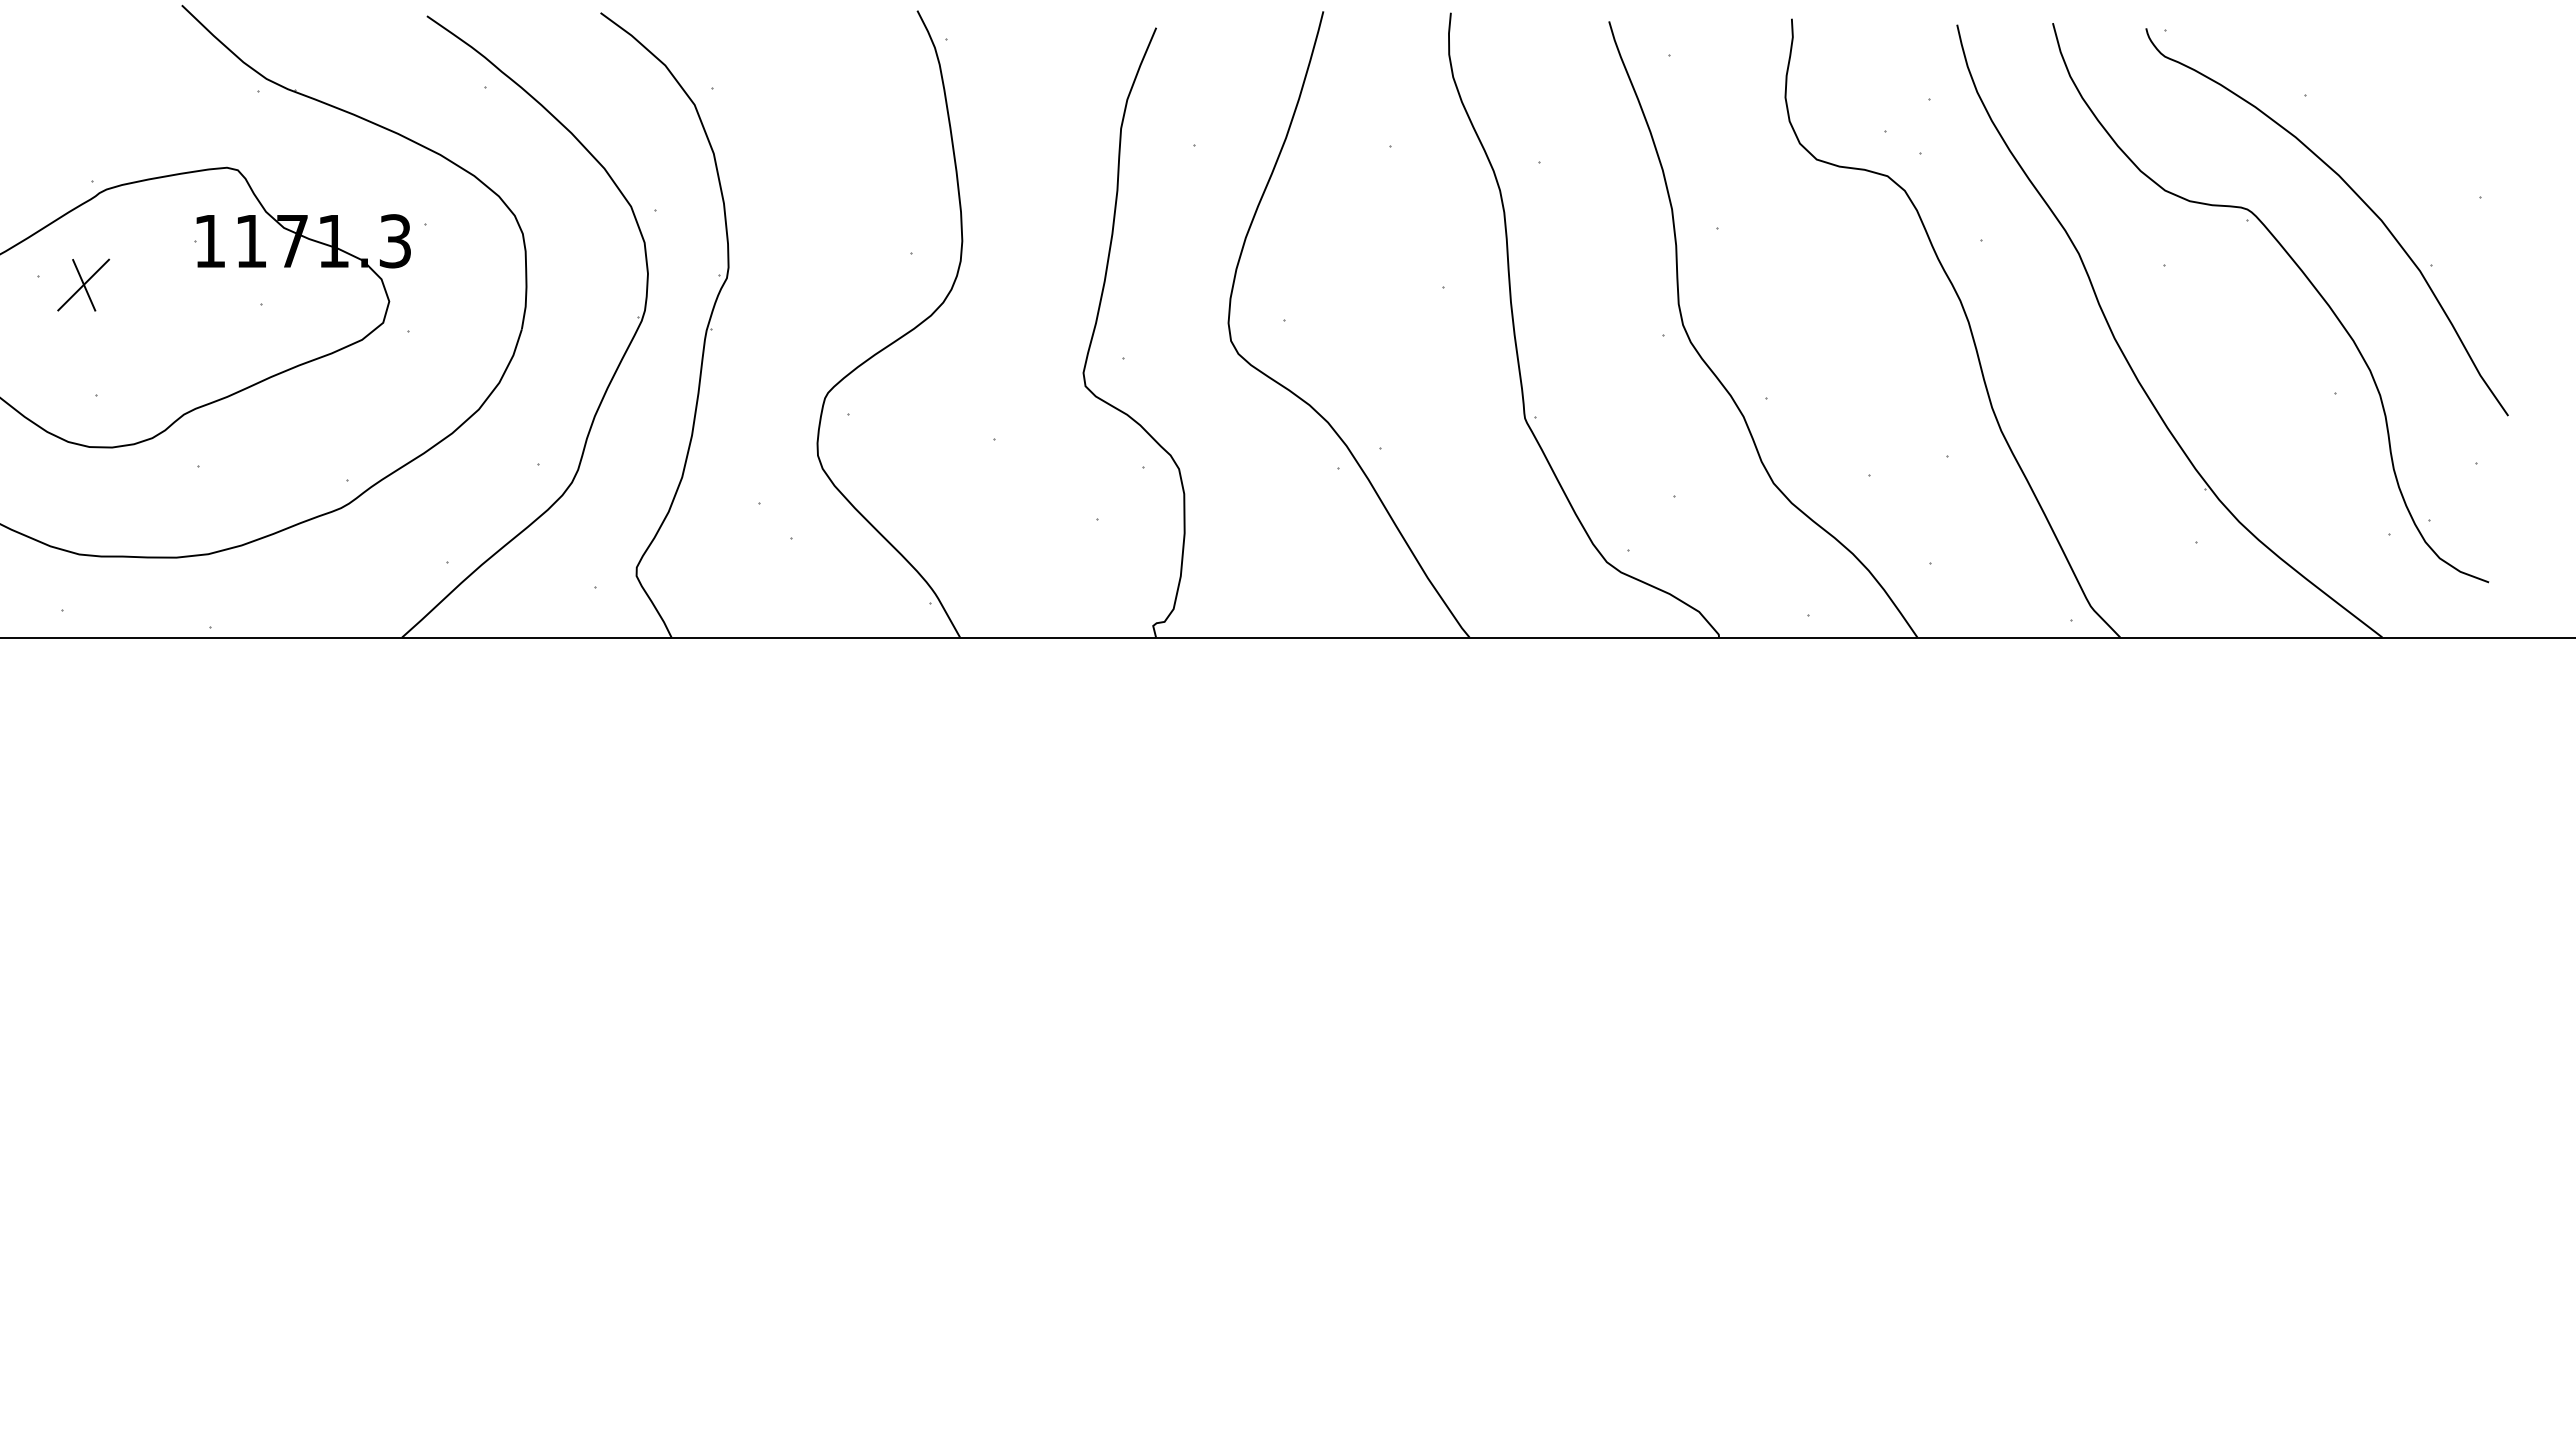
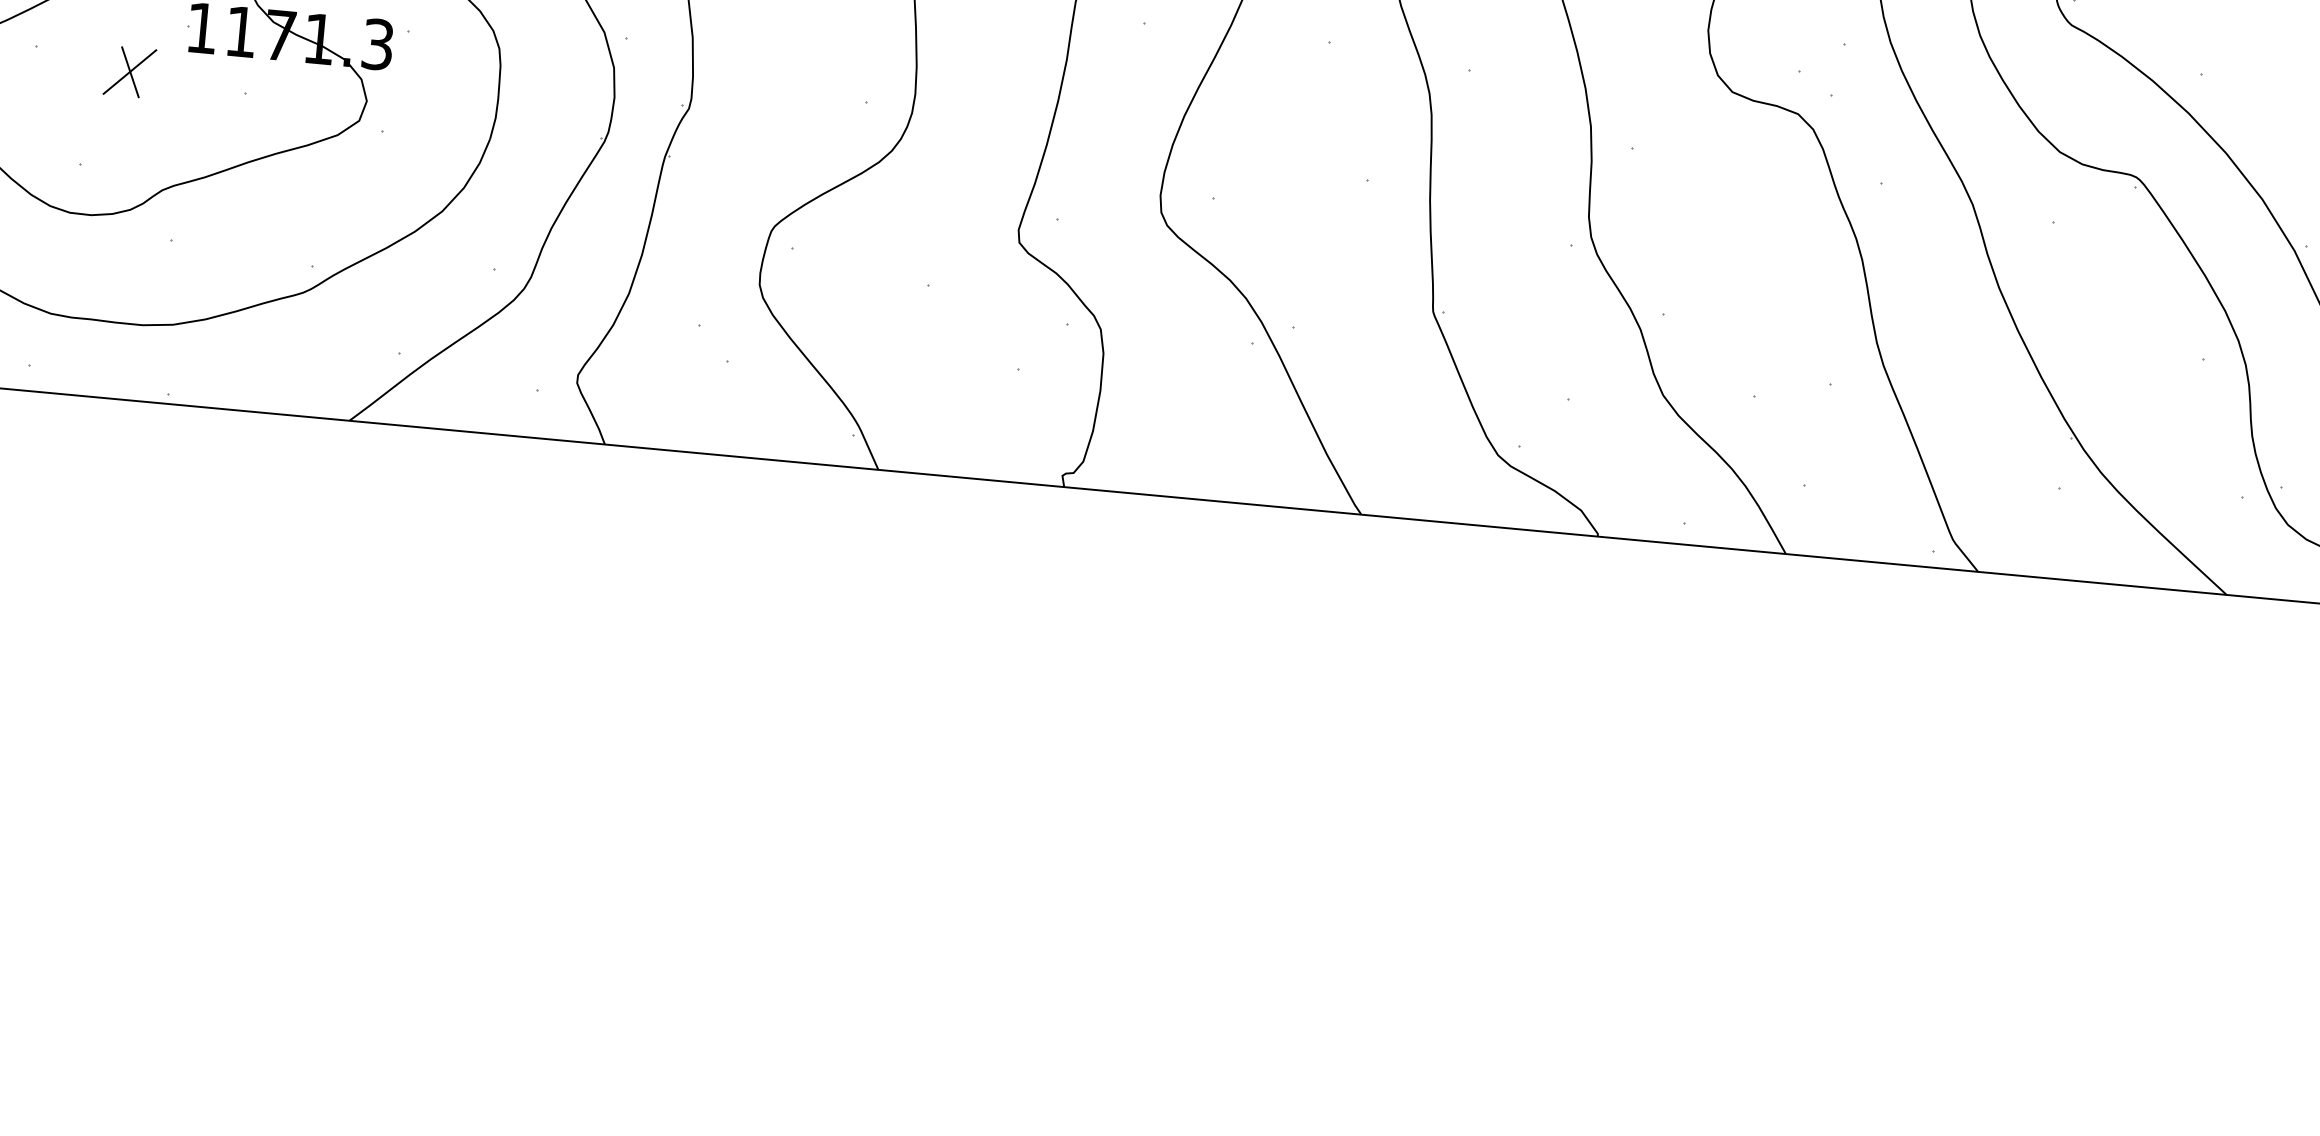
part: (83, 284) -> (129, 71), moved

